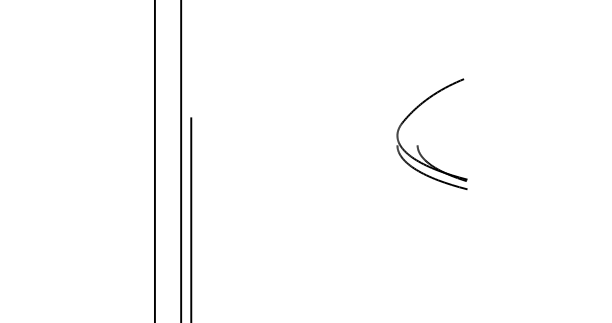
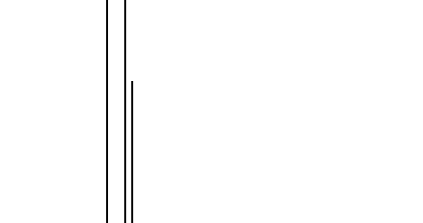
part: (418, 145) -> (289, 100), removed

